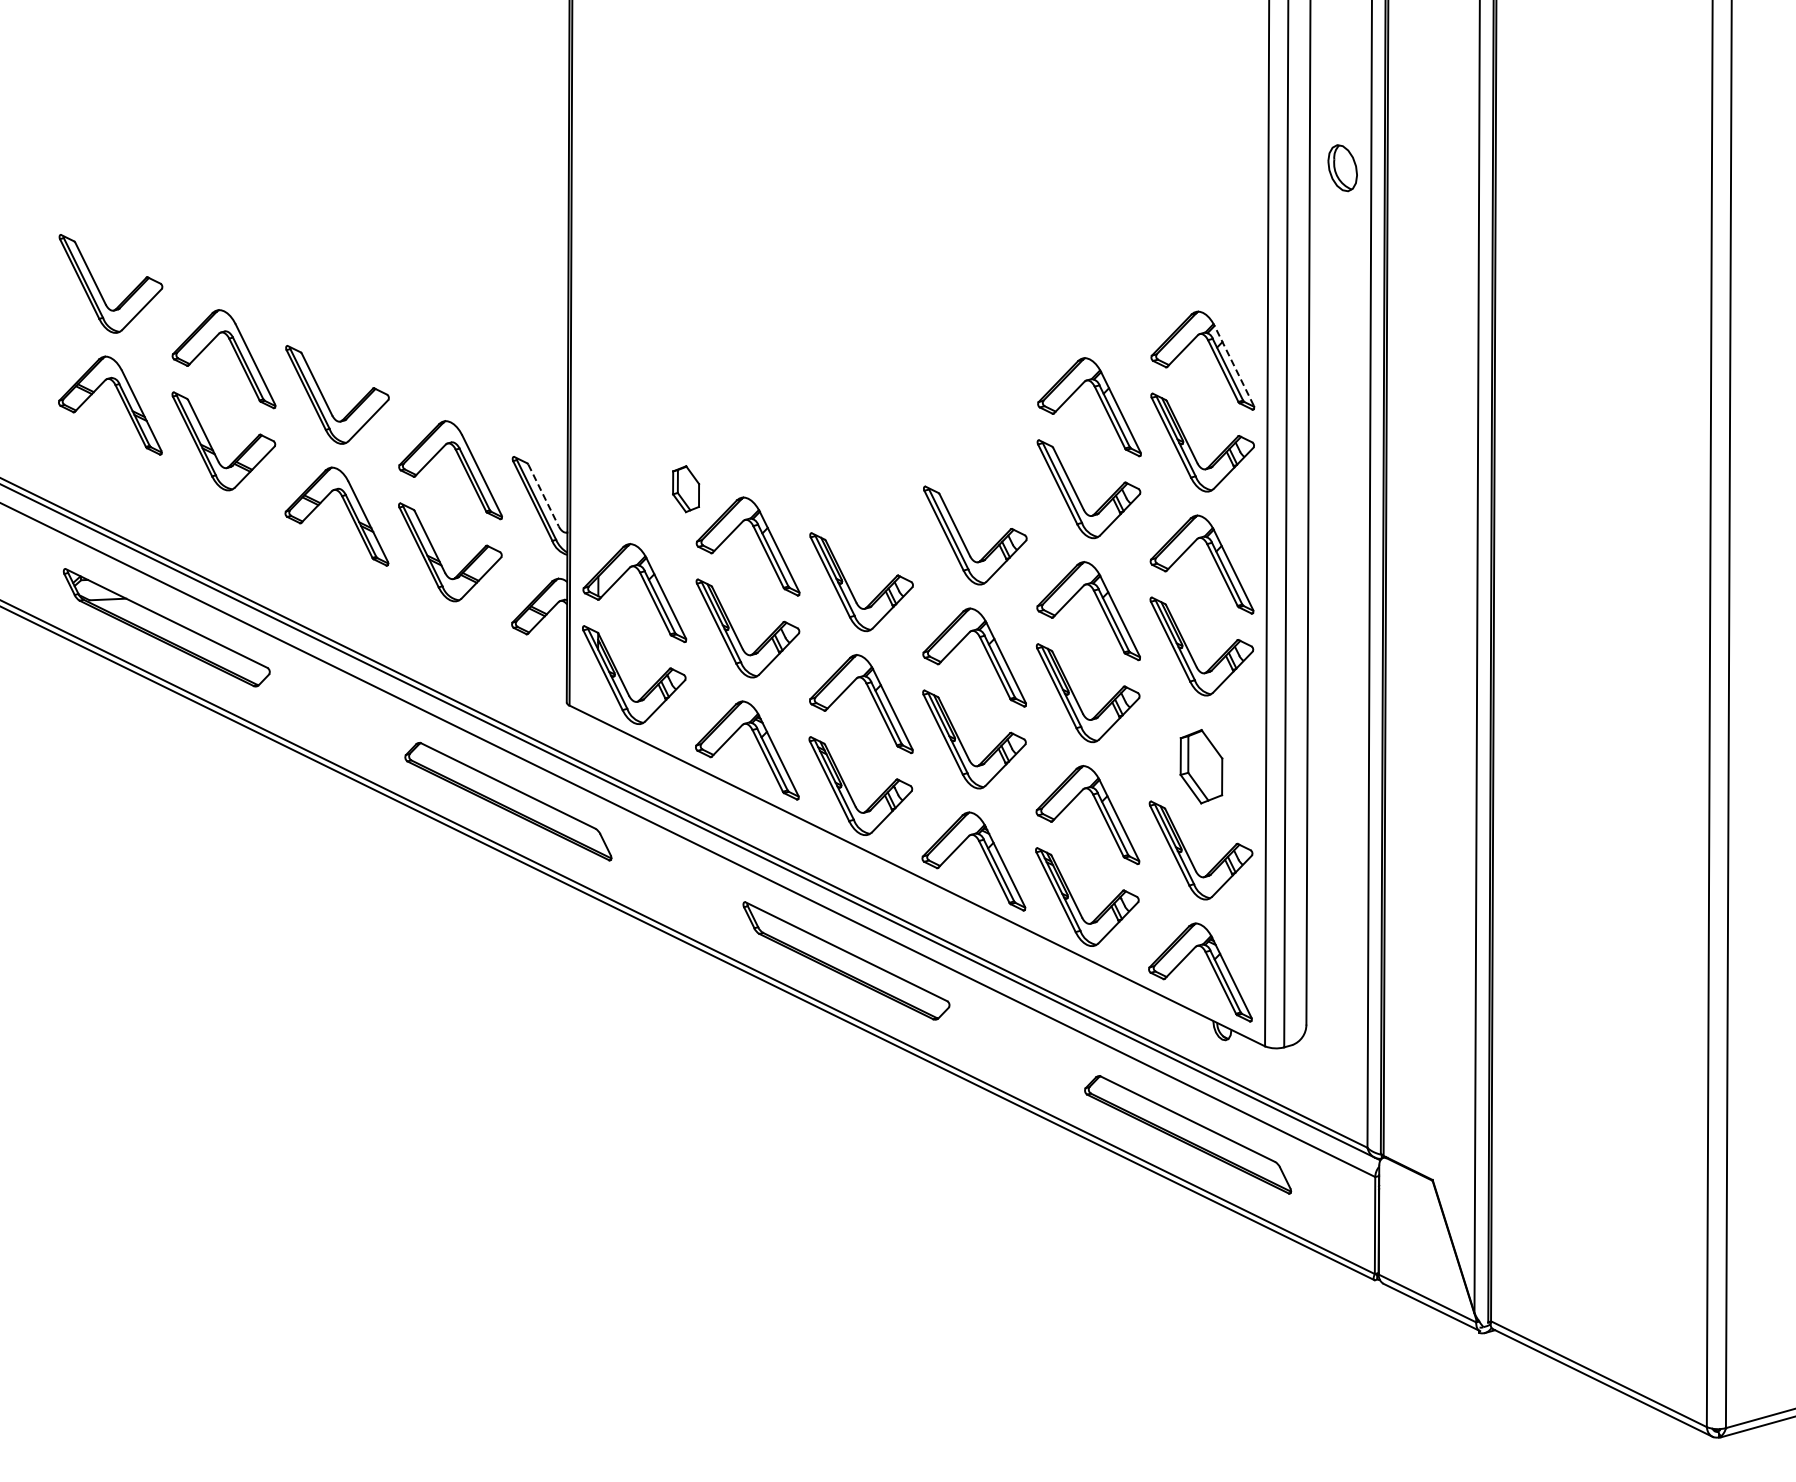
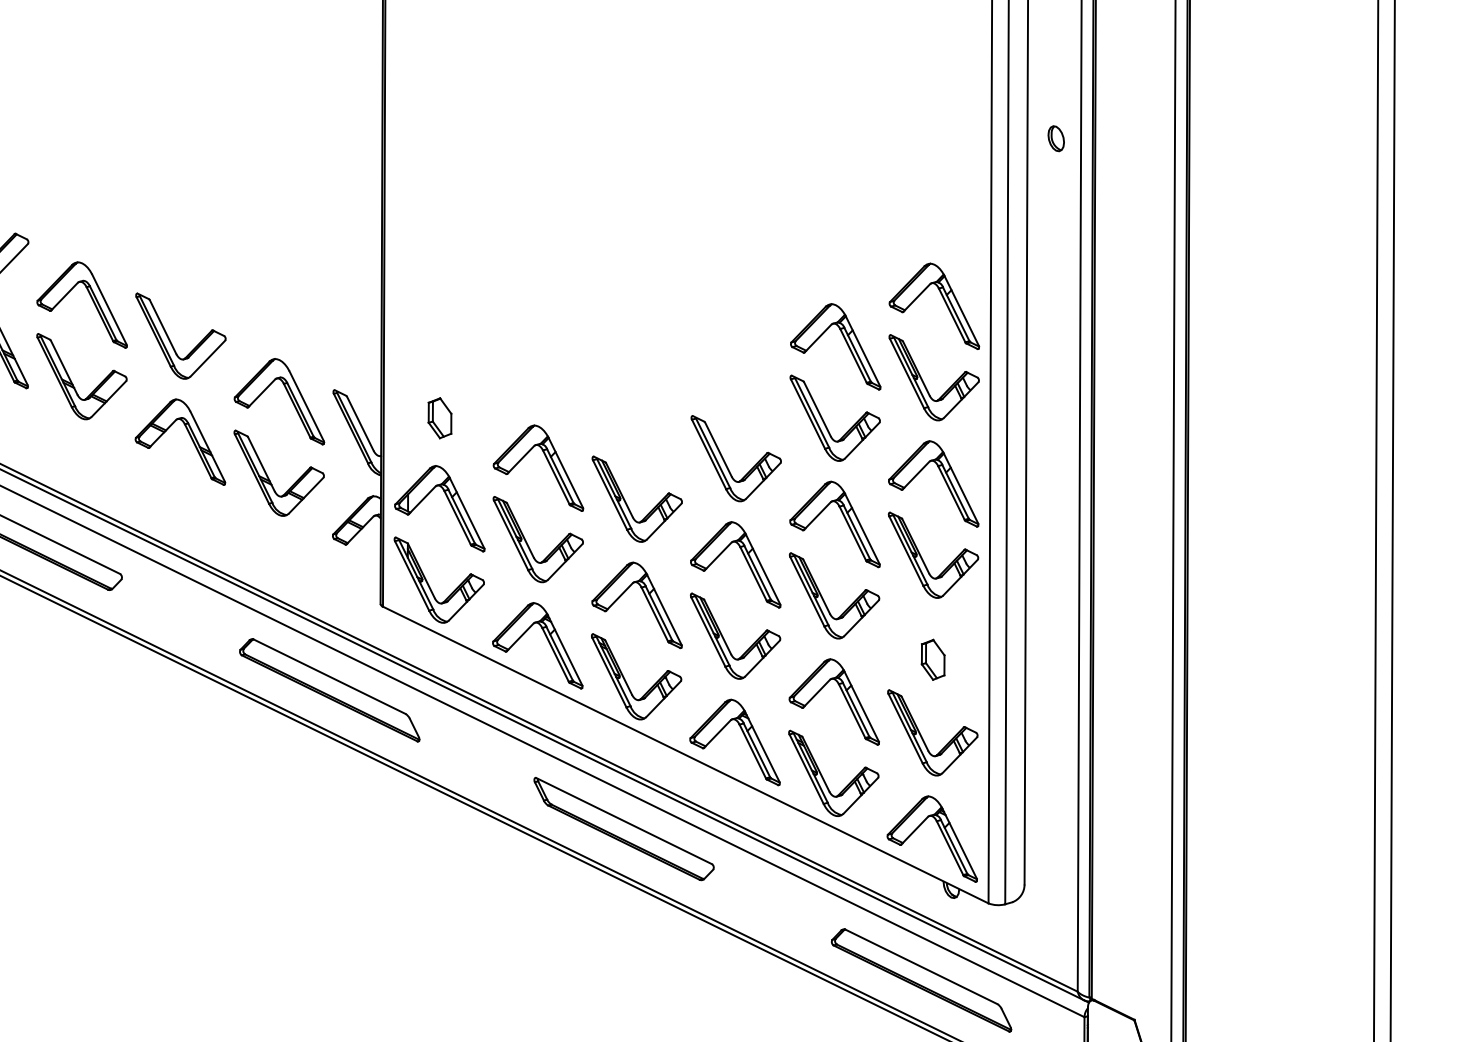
part: (1342, 167) -> (1055, 138), size x0.62
line: (1233, 365) -> (961, 310), dashed -> solid
part: (686, 489) -> (440, 418), moved
line: (543, 496) -> (360, 424), dashed -> solid
part: (1201, 766) -> (933, 659), size x0.62

